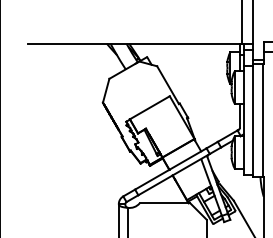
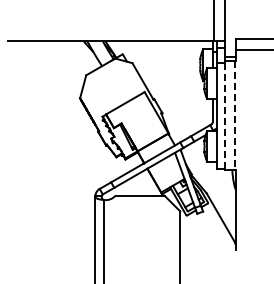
line: (252, 120) -> (224, 115), solid -> dashed
line: (262, 121) -> (234, 116), solid -> dashed

